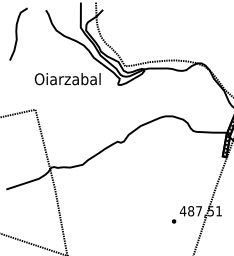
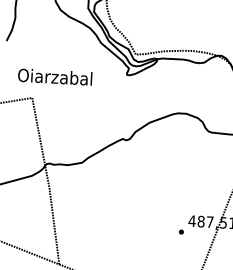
text: (67, 79) -> (54, 77), moved

